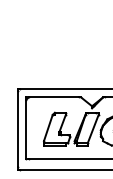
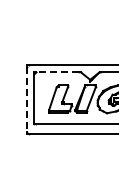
line: (53, 97) -> (57, 72), solid -> dashed
line: (18, 129) -> (27, 99), solid -> dashed

